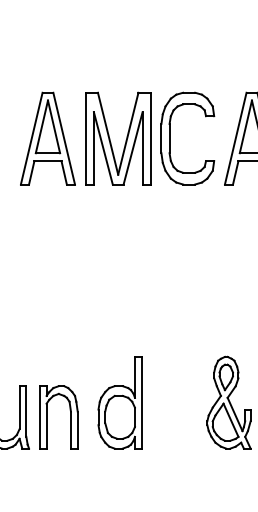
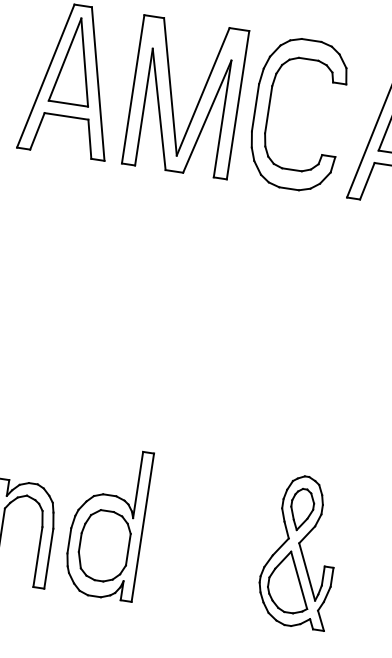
part: (119, 402) -> (106, 521), moved

